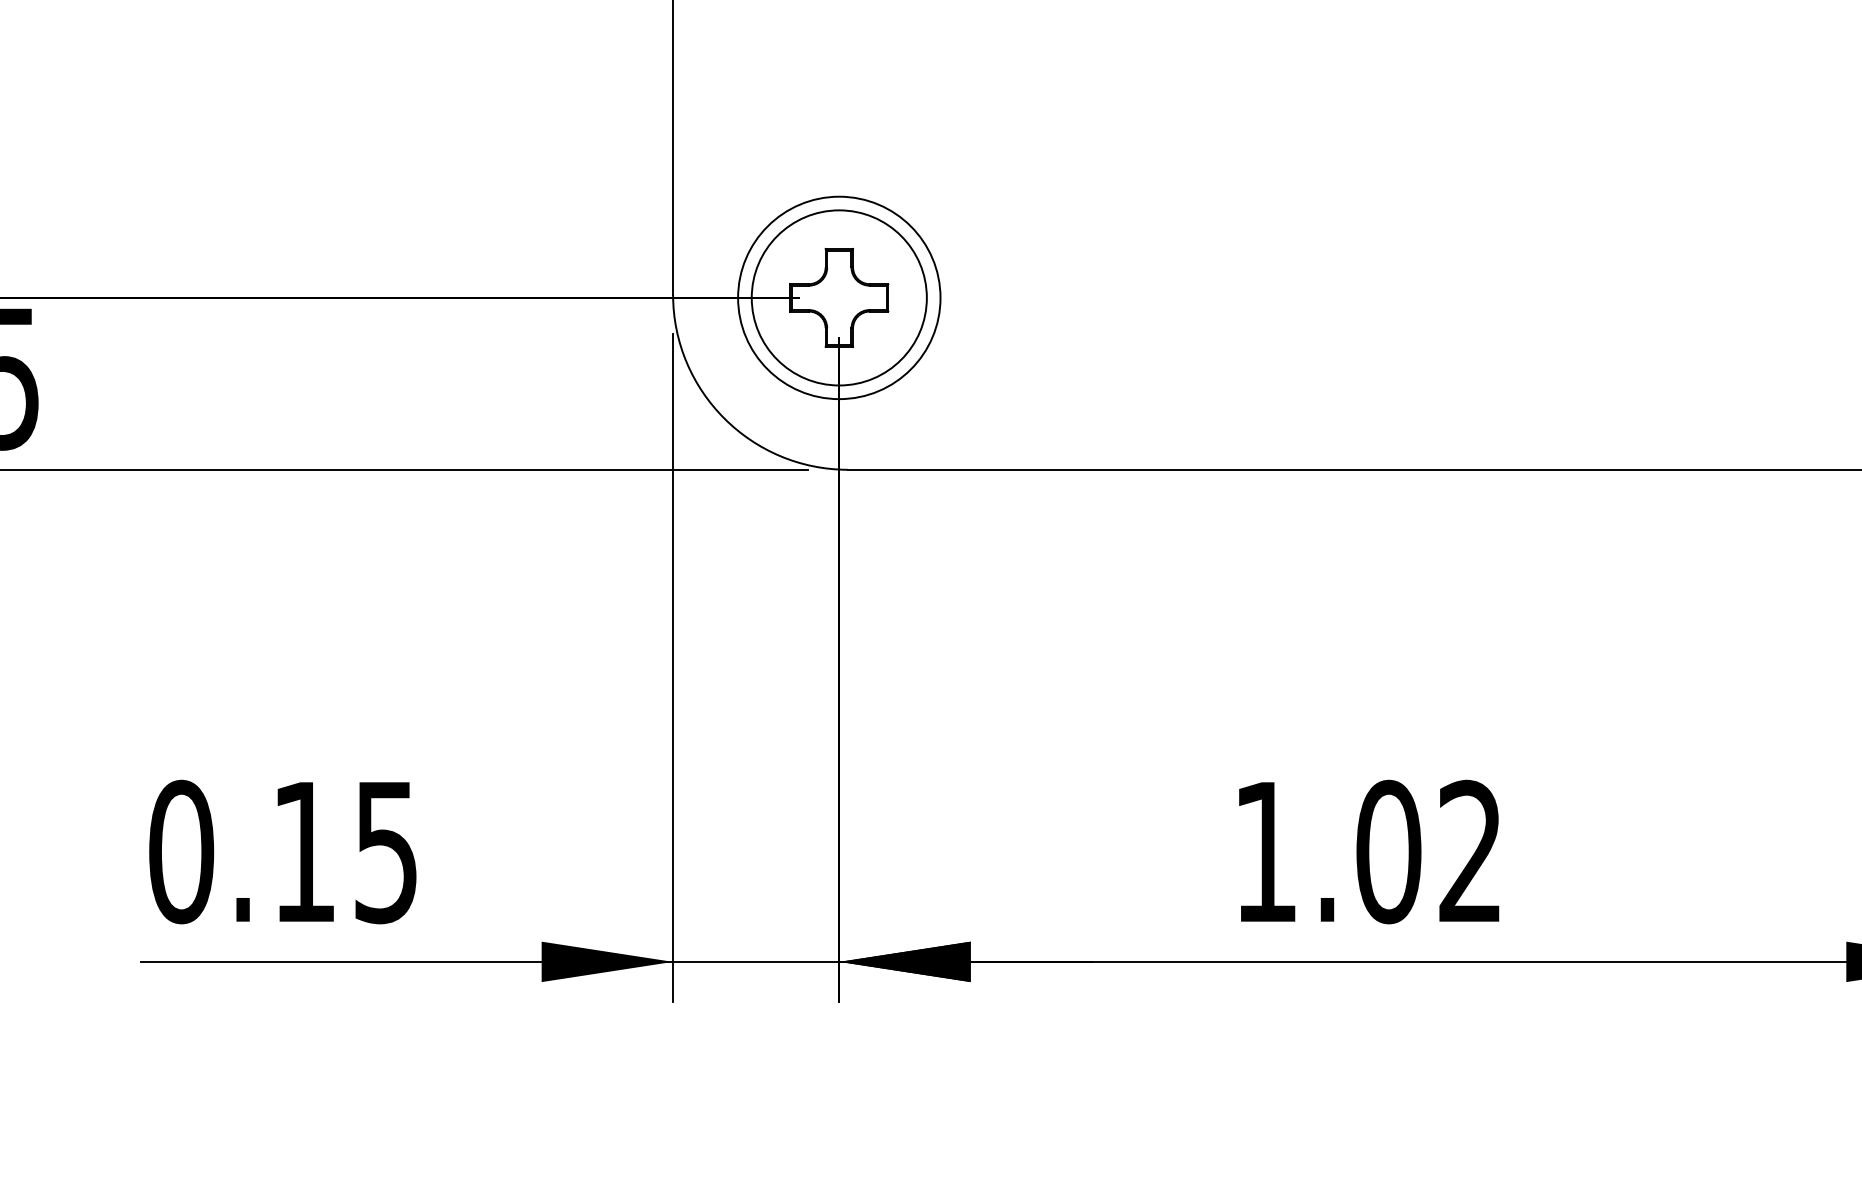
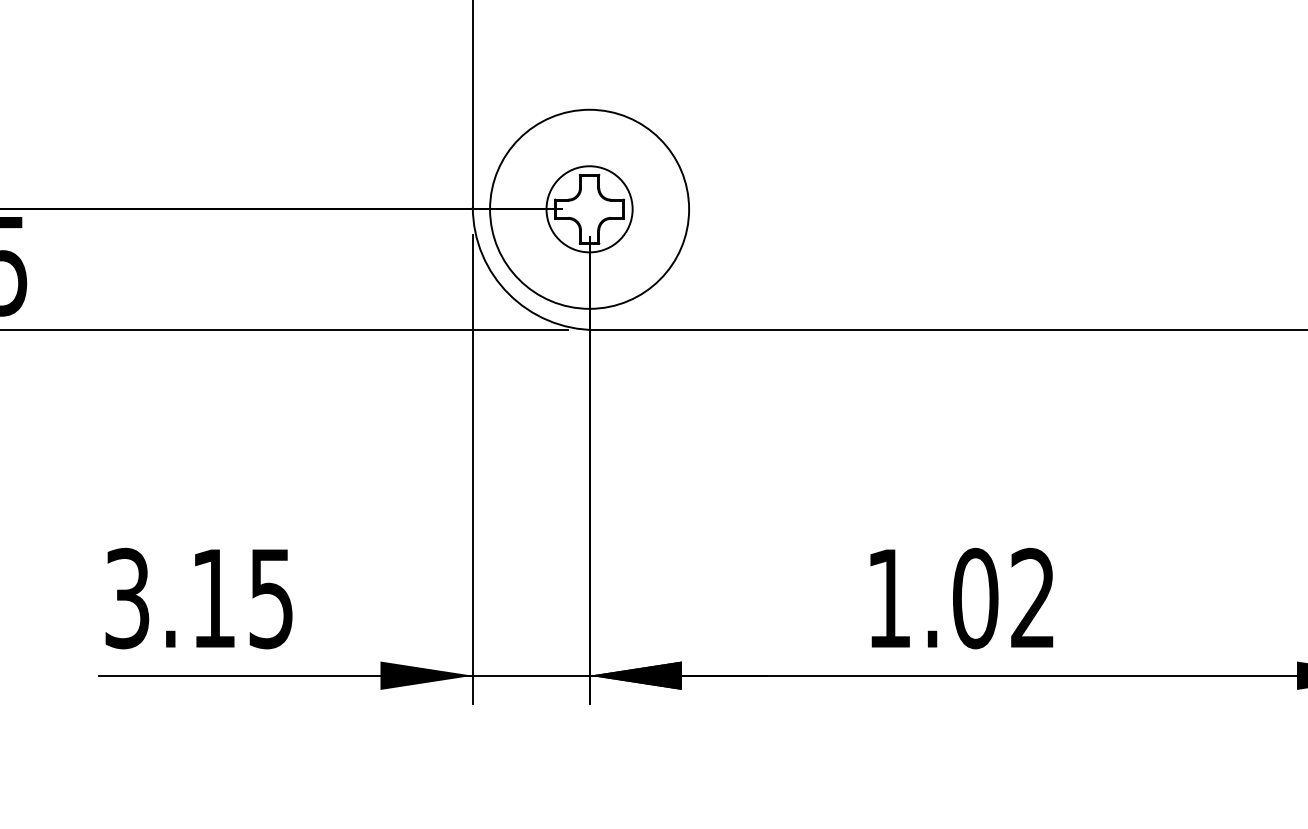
circle: (839, 296) -> (589, 208), size x0.7
circle: (839, 298) -> (589, 209), size x1.4
text: (181, 851) -> (127, 598), 0.15 -> 3.15

